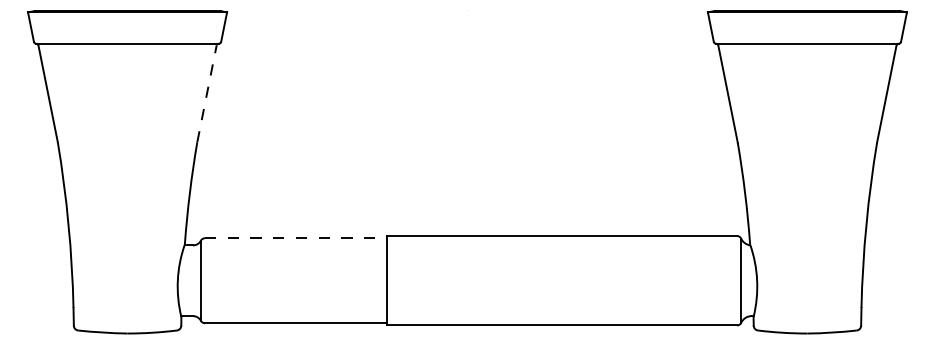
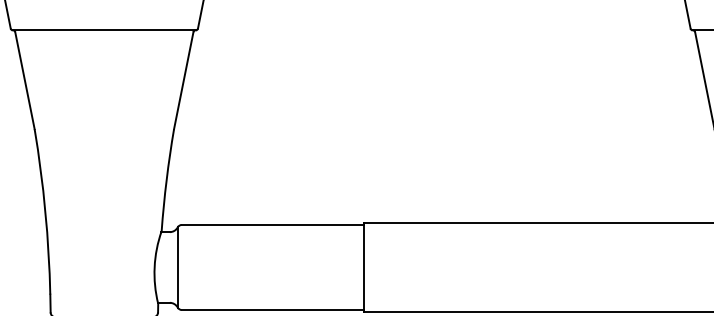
line: (207, 93) -> (184, 80), dashed -> solid
line: (296, 238) -> (273, 225), dashed -> solid

